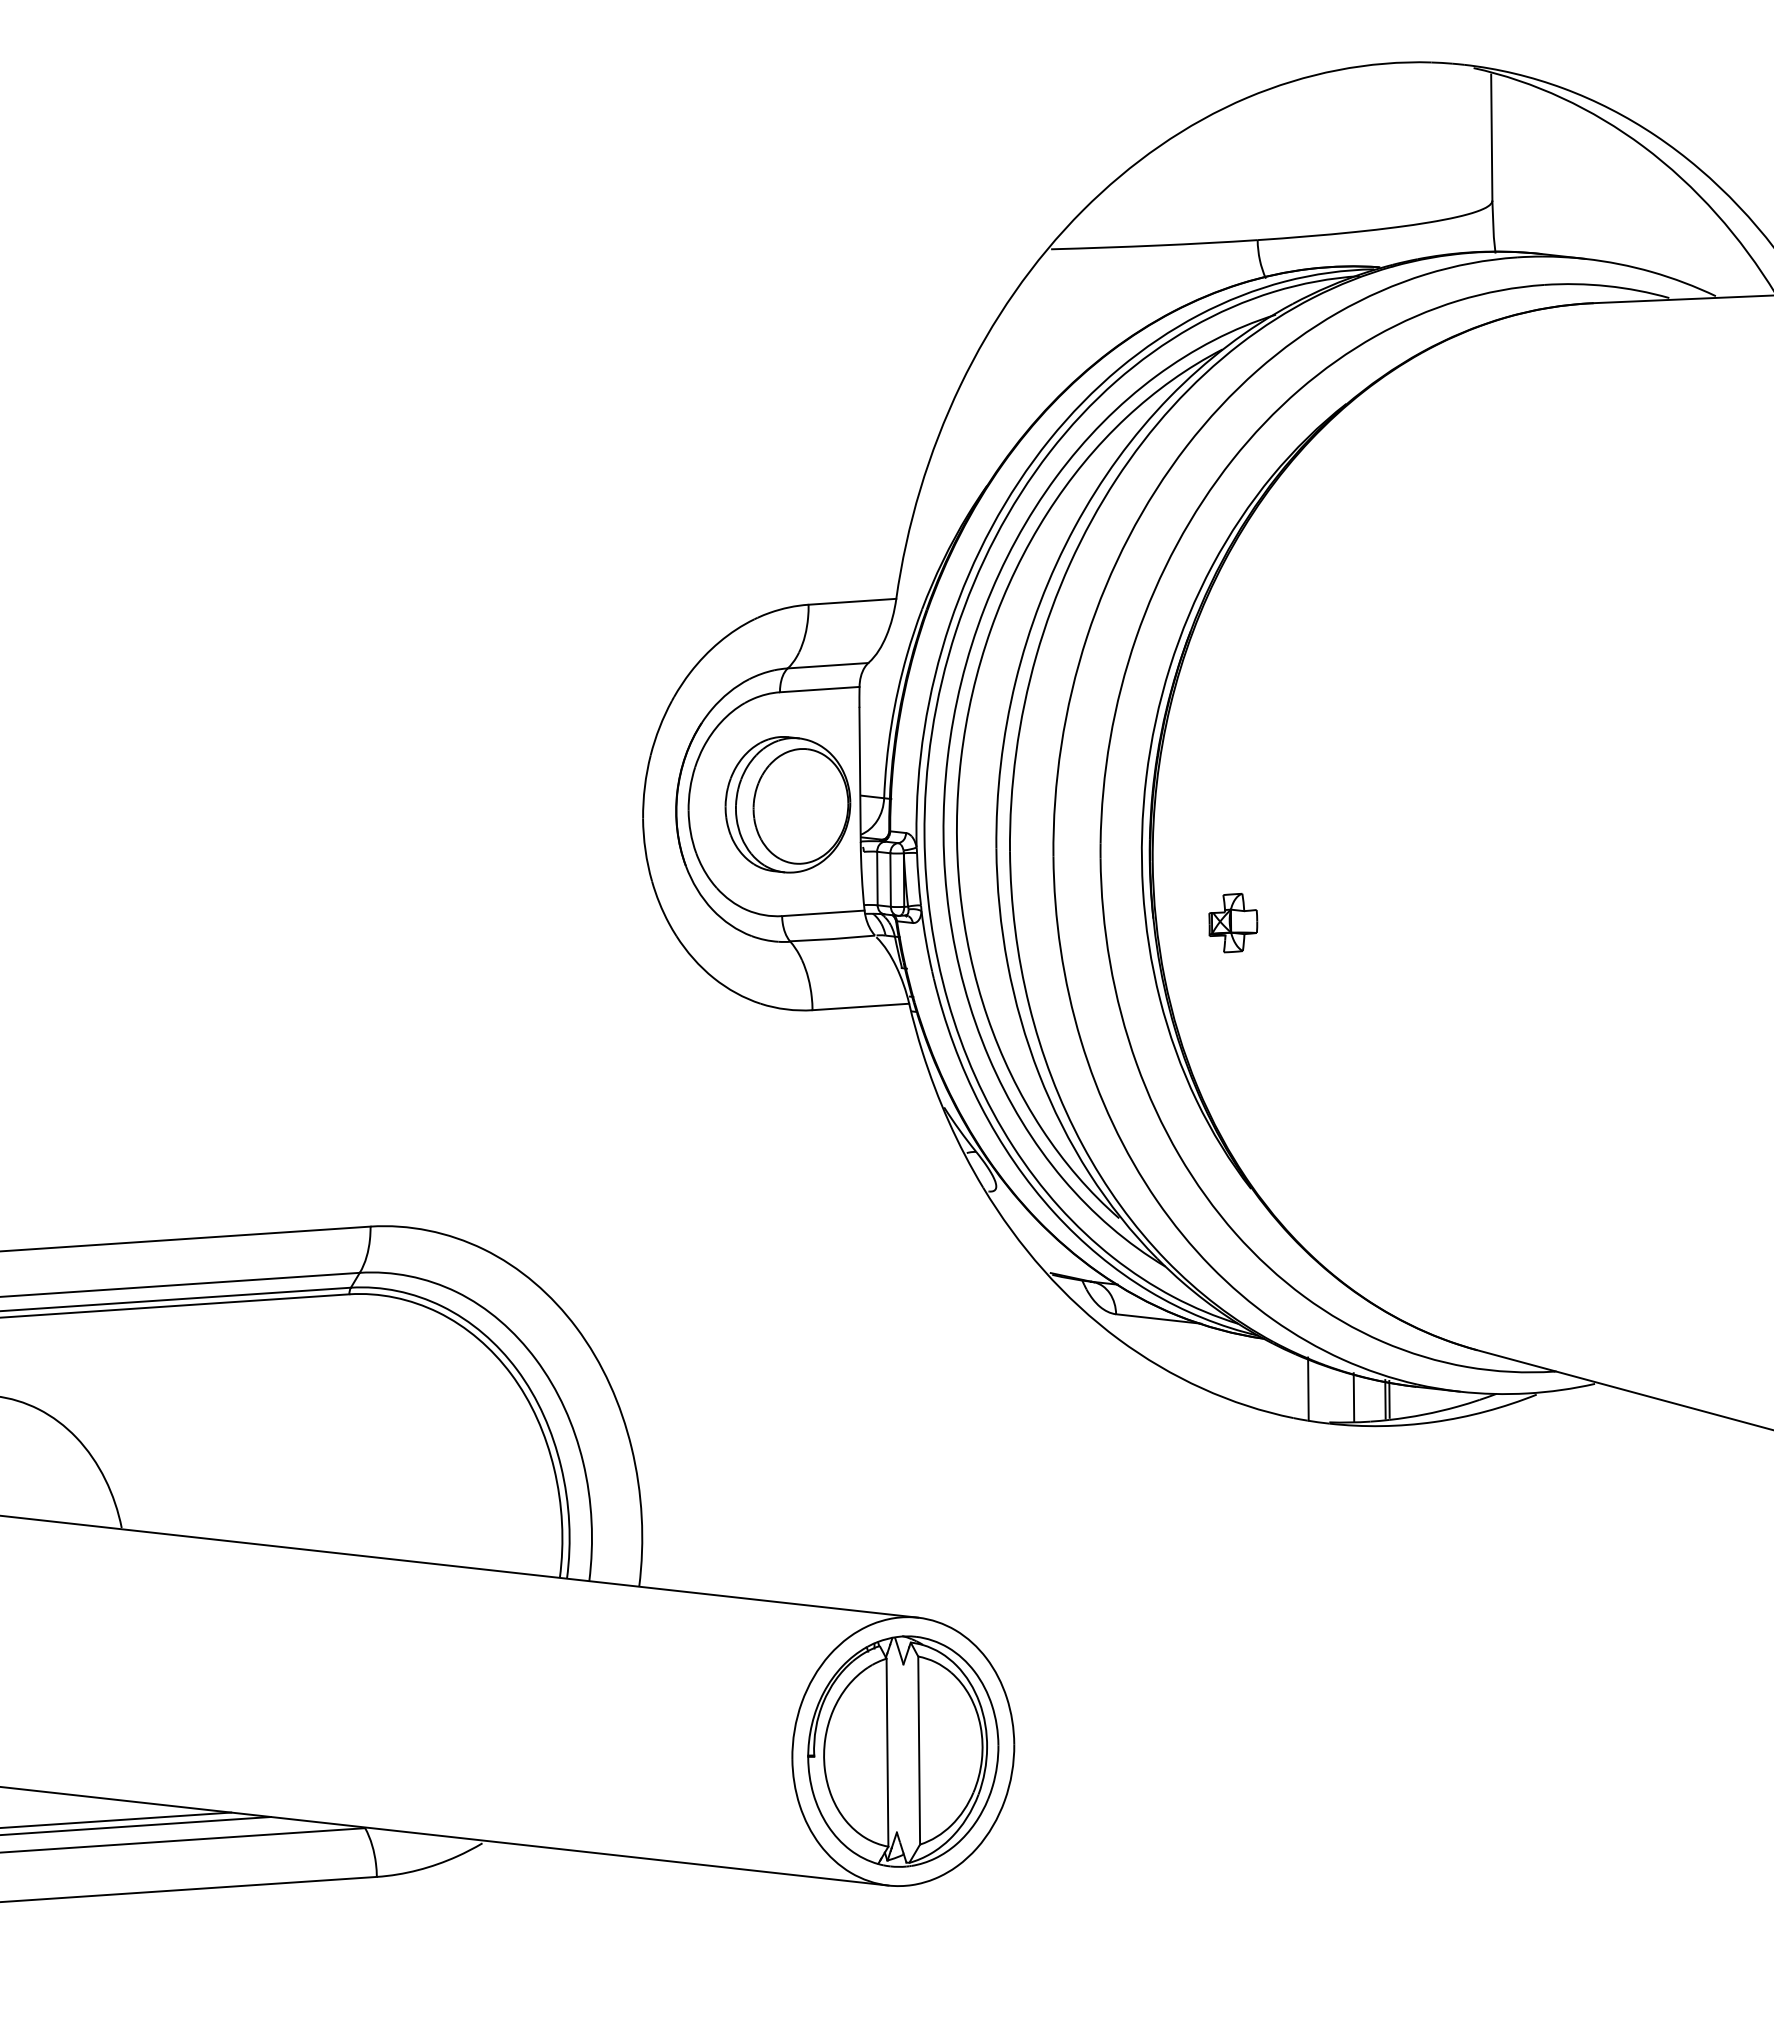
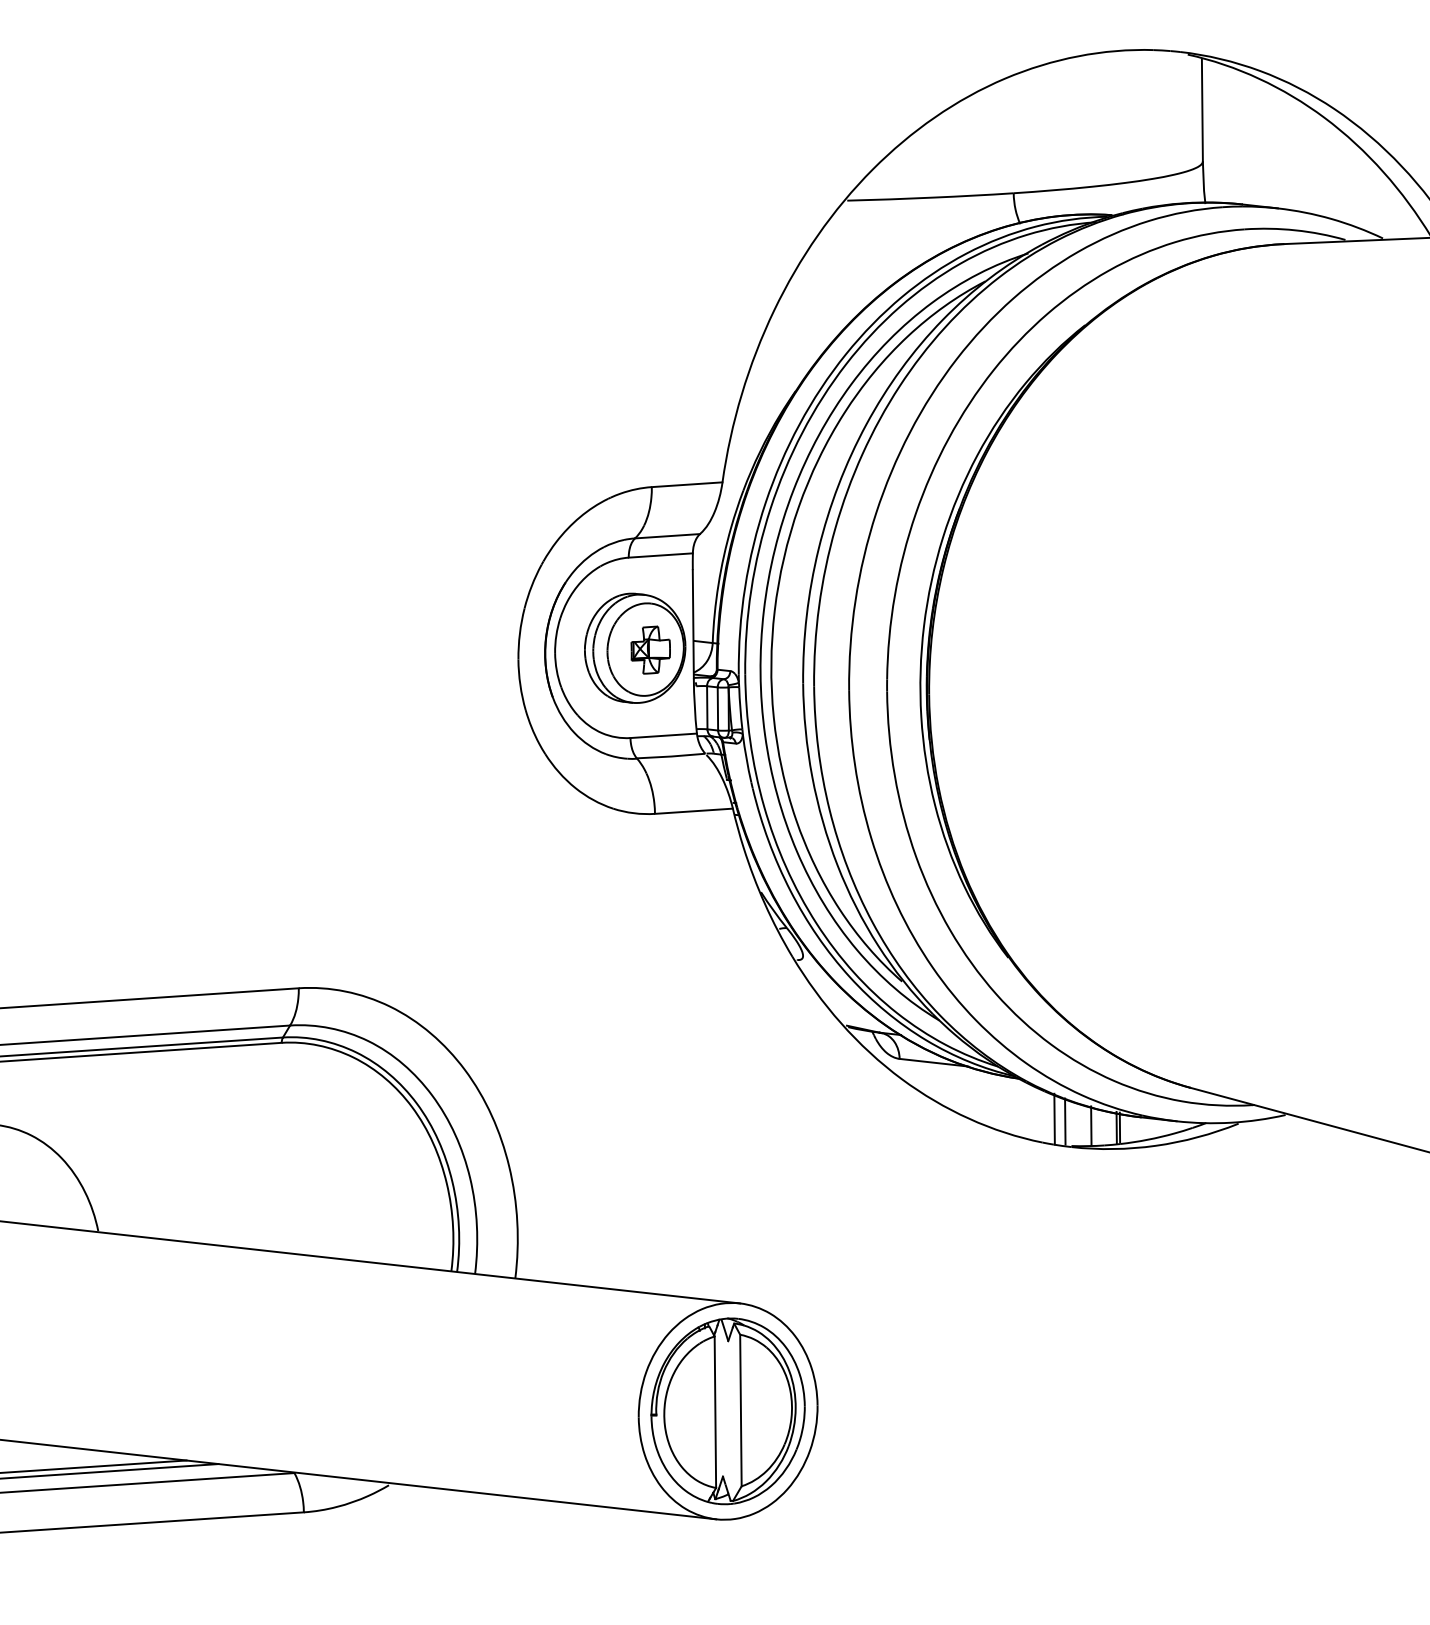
part: (1233, 923) -> (650, 650), moved
line: (1321, 1391) -> (1065, 1121), added

